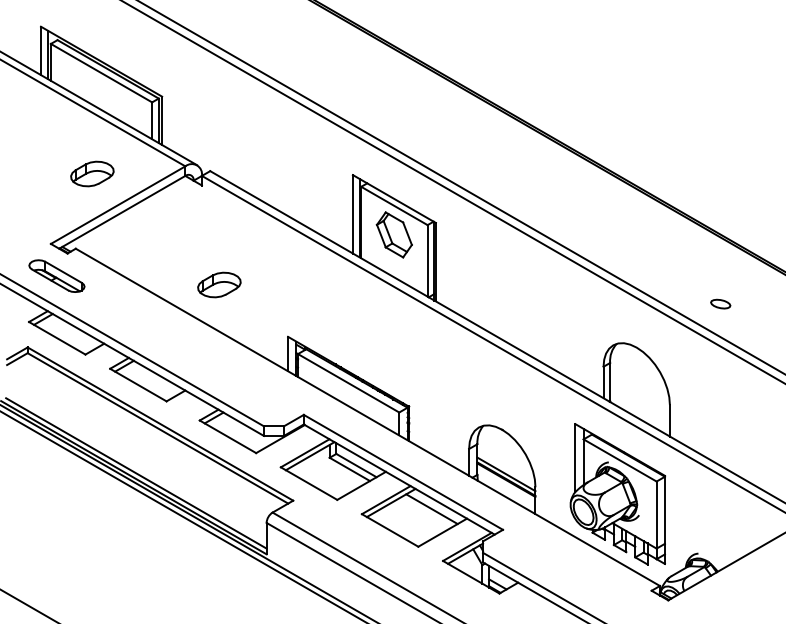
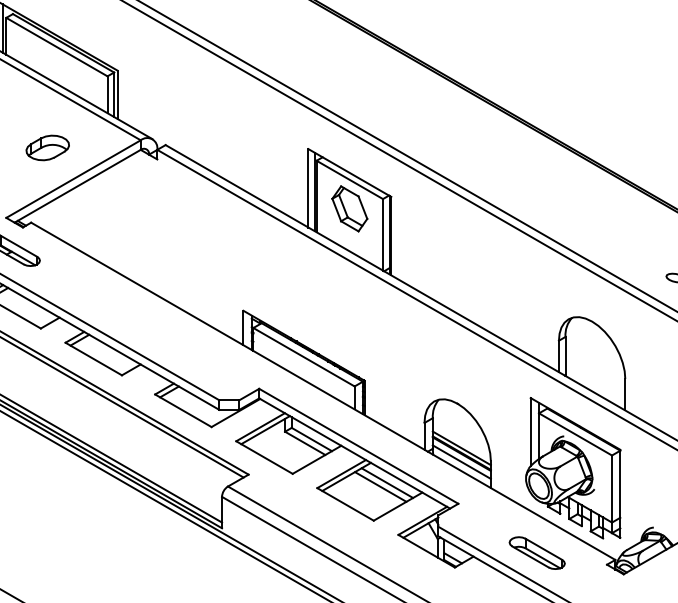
part: (219, 284) -> (174, 258), removed
line: (506, 487) -> (461, 461), added
line: (425, 512) -> (380, 486), added
part: (581, 578) -> (536, 552), added

